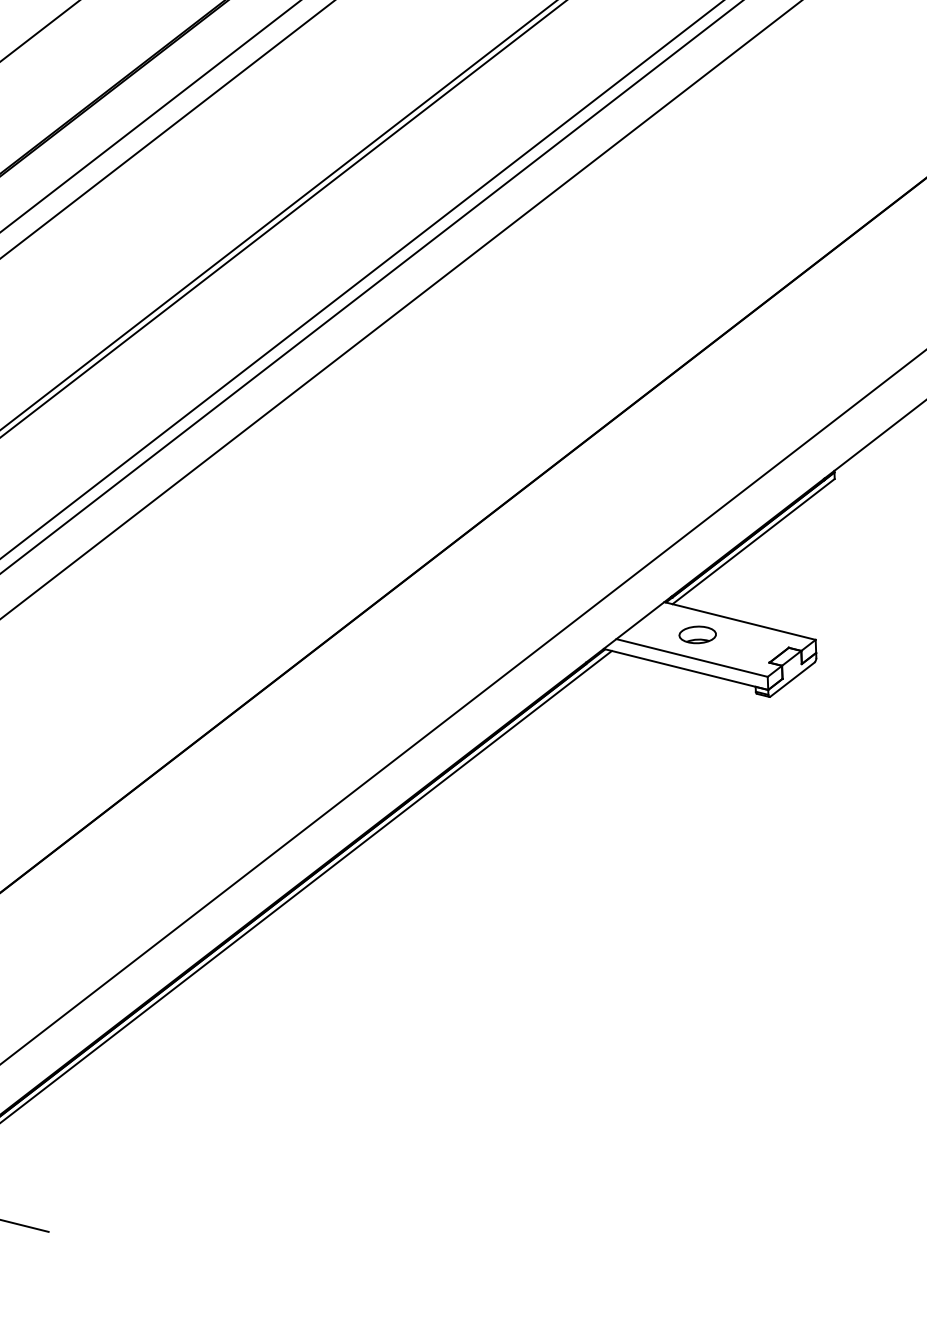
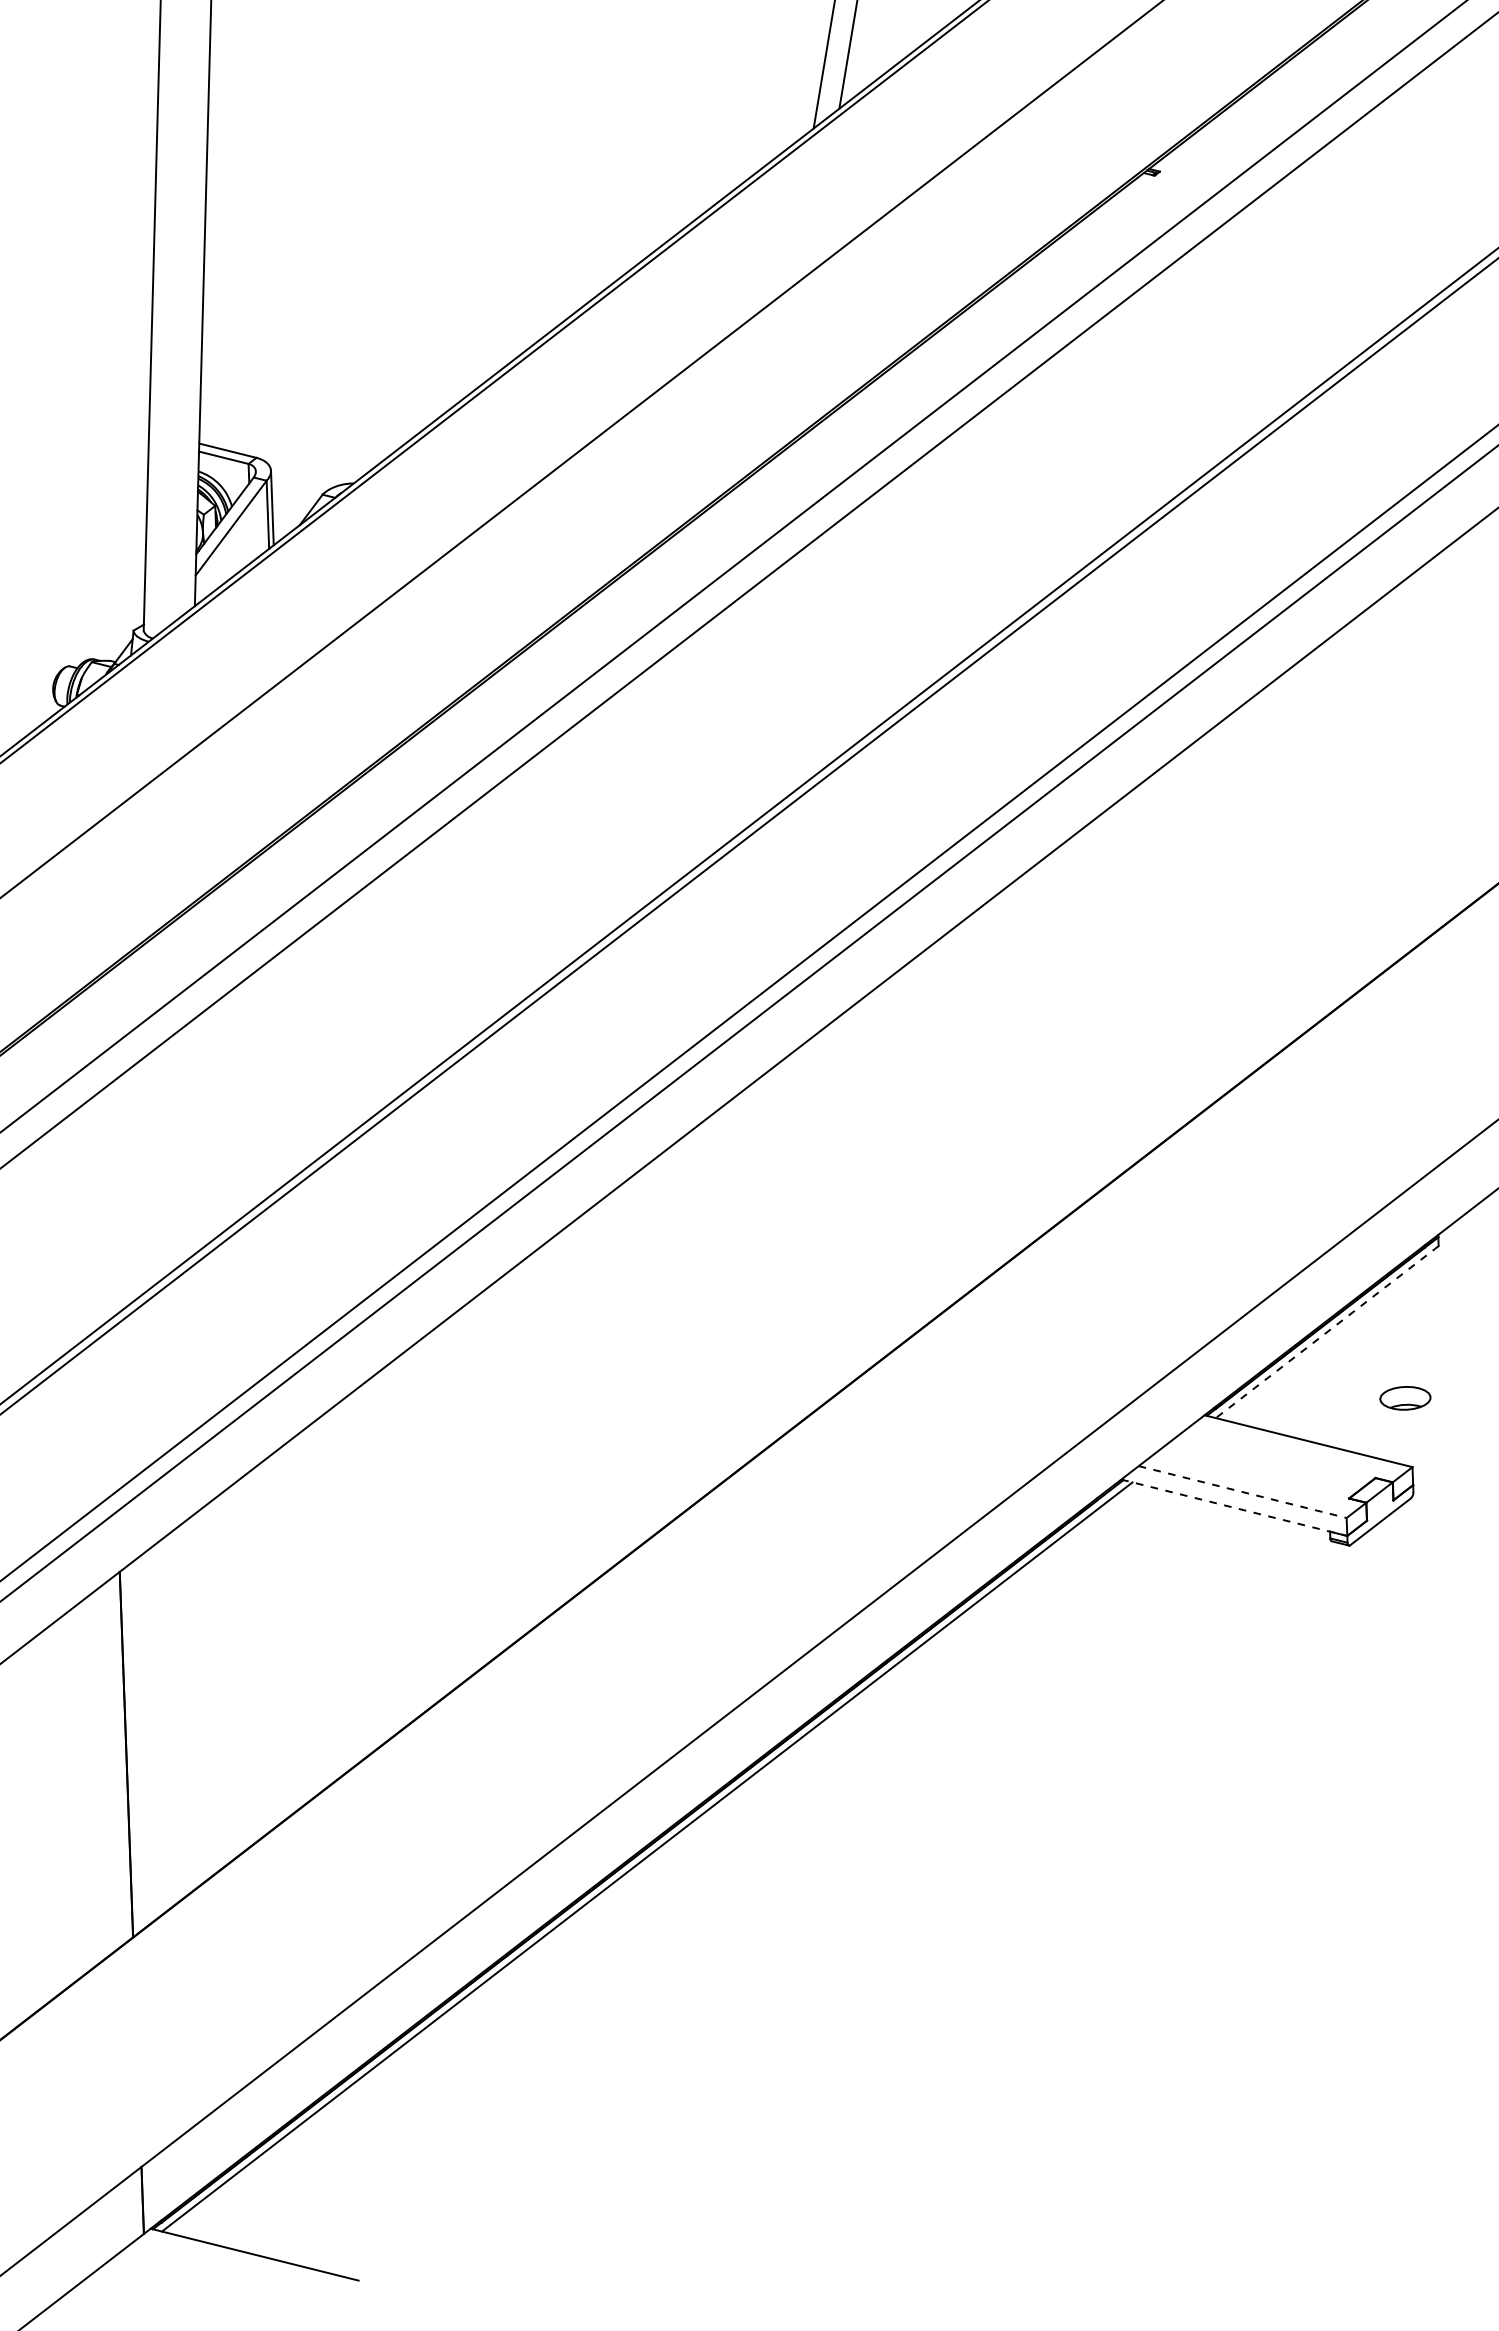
line: (753, 541) -> (1327, 1332), solid -> dashed
part: (697, 635) -> (1405, 1398), moved
line: (692, 658) -> (1243, 1492), solid -> dashed
line: (686, 669) -> (1234, 1507), solid -> dashed

